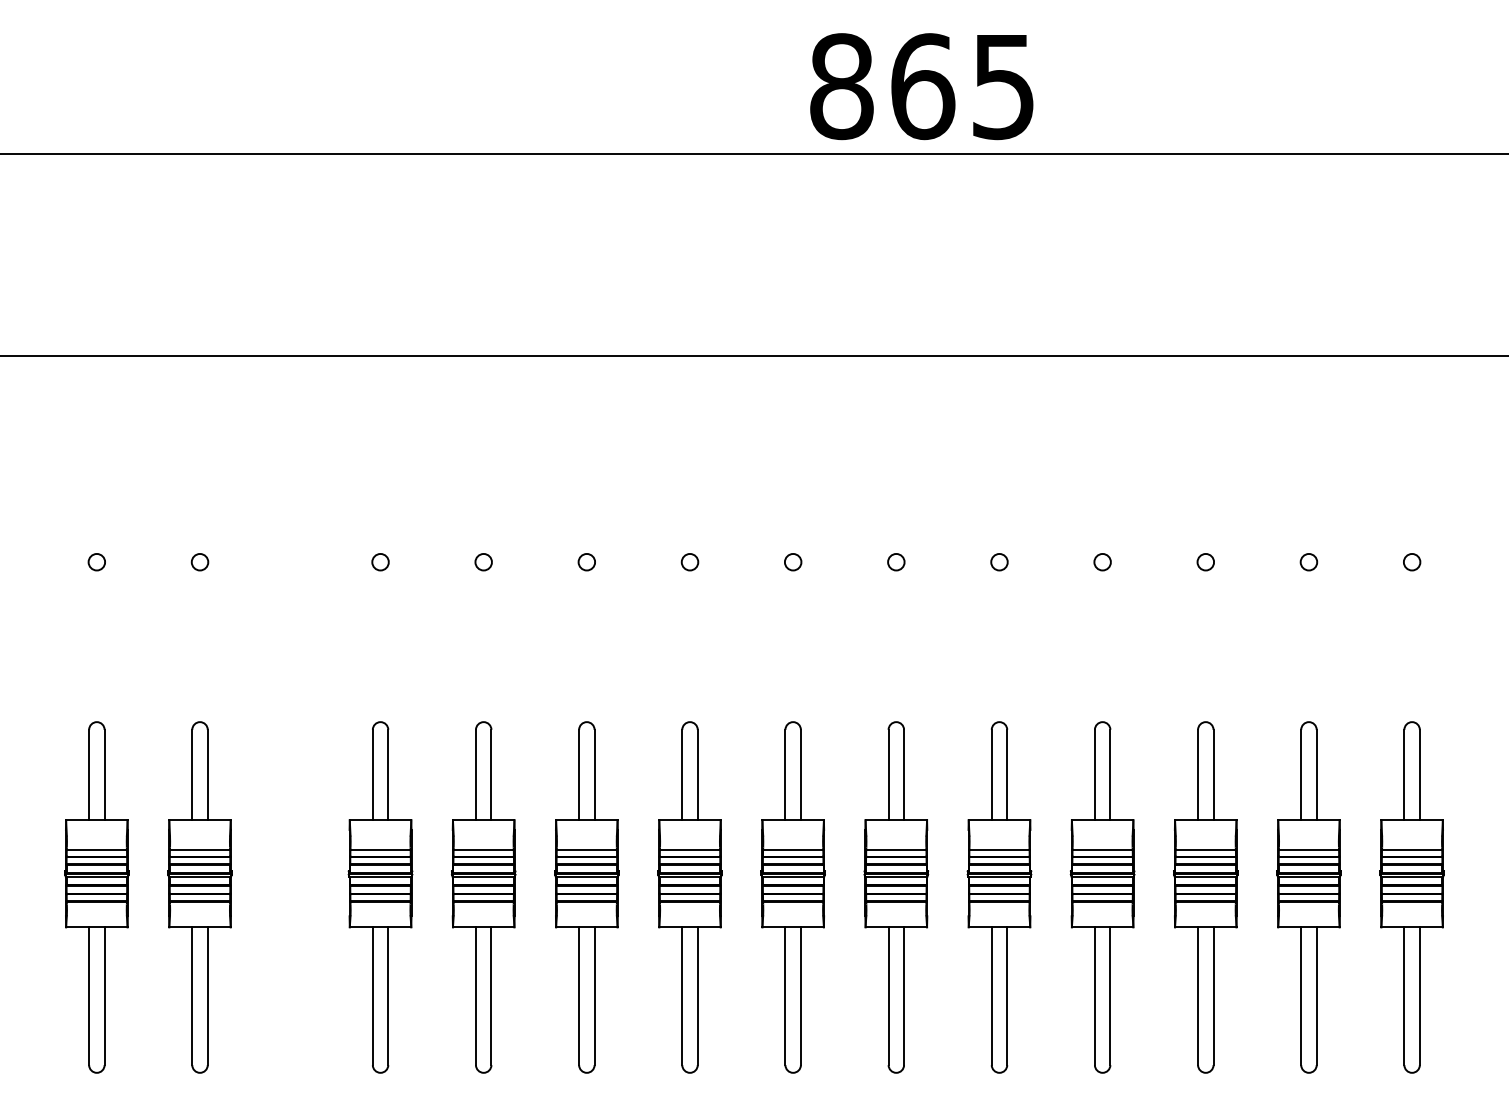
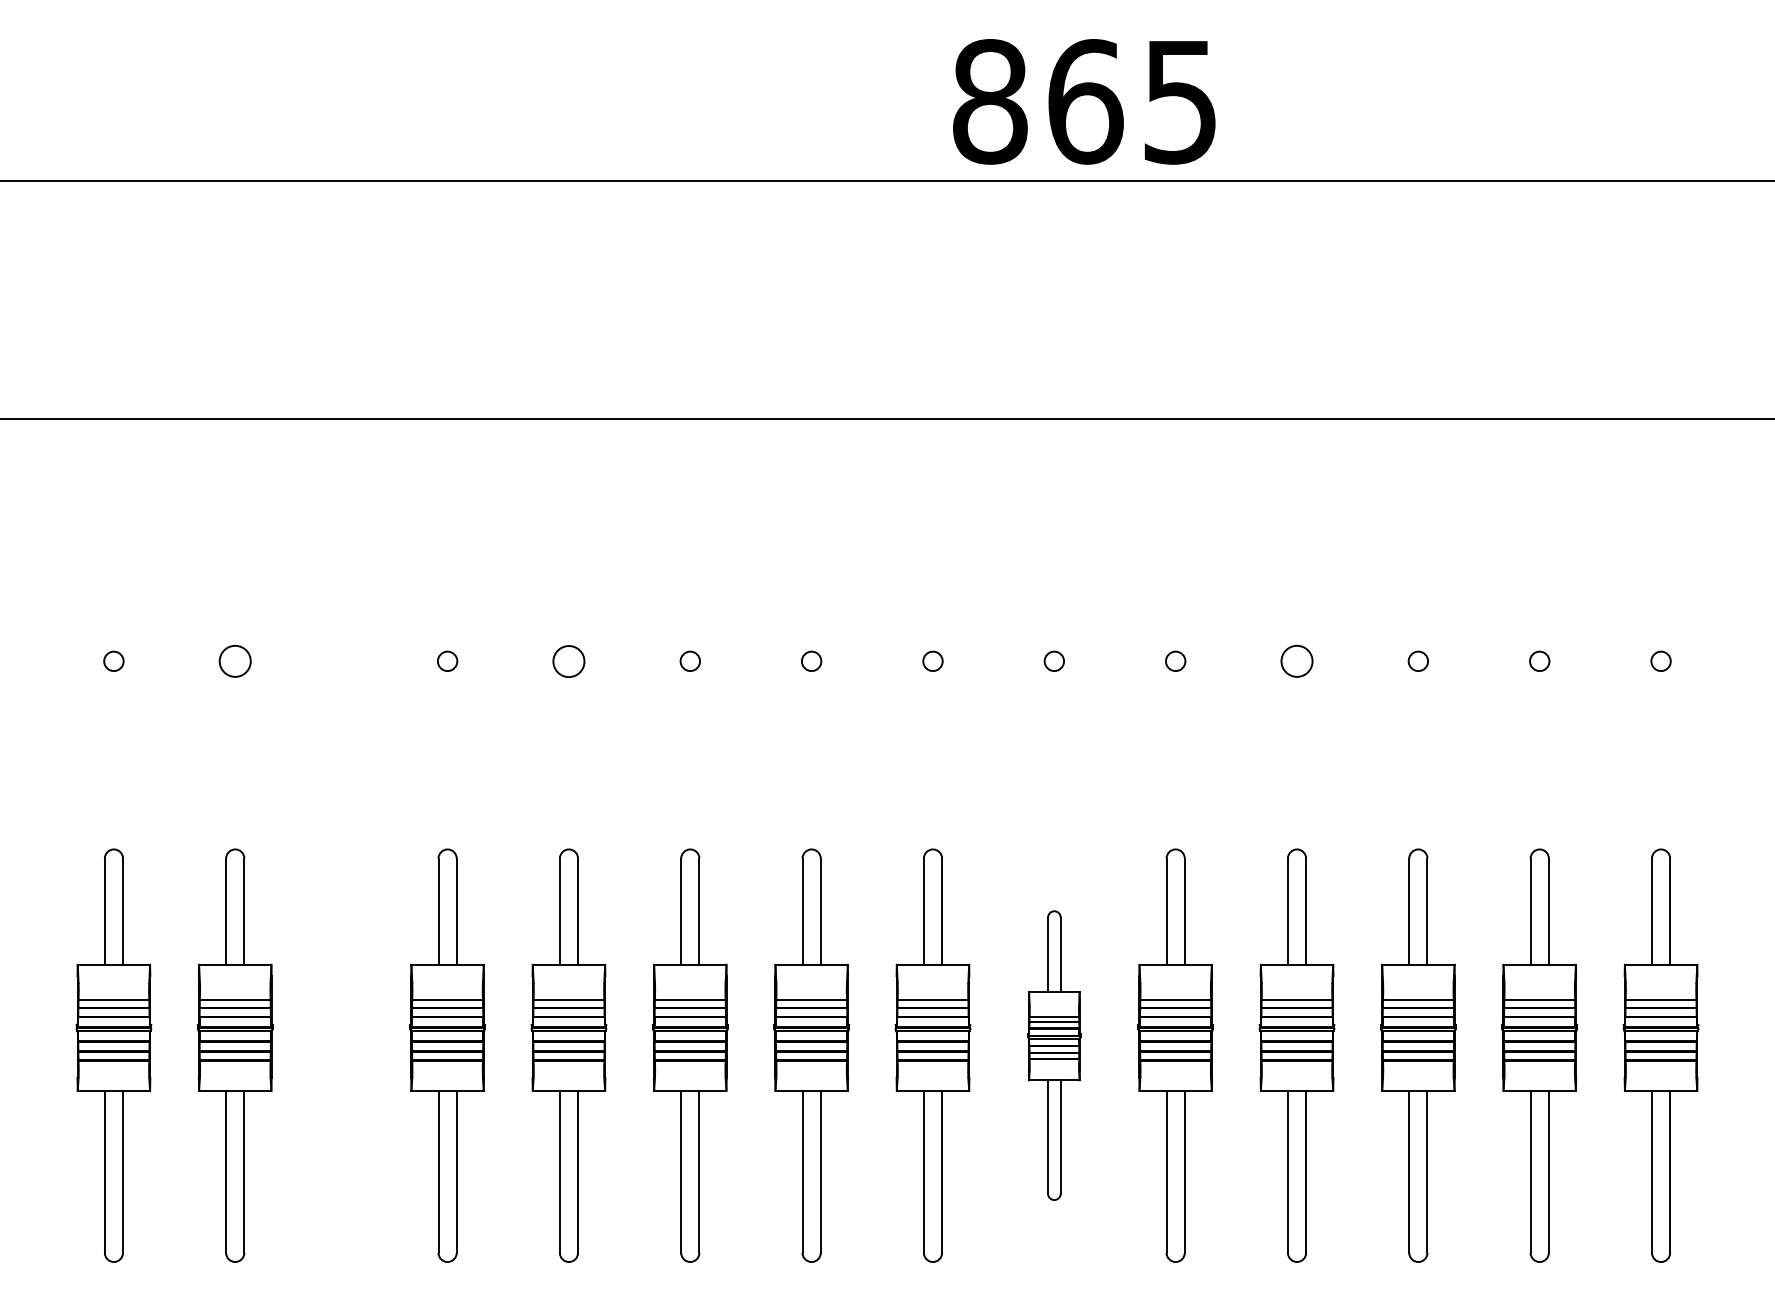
circle: (483, 561) -> (568, 660), size x1.6
circle: (199, 562) -> (234, 661), size x1.6
circle: (1102, 562) -> (1296, 661), size x1.6
part: (896, 897) -> (1054, 1055), size x0.7

